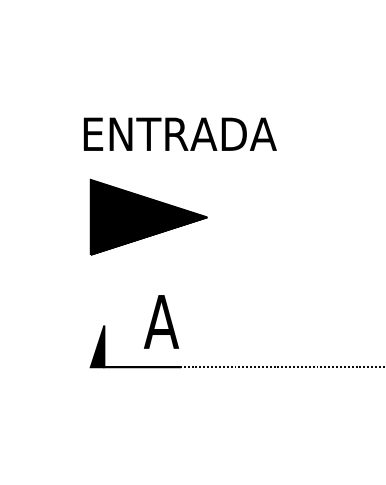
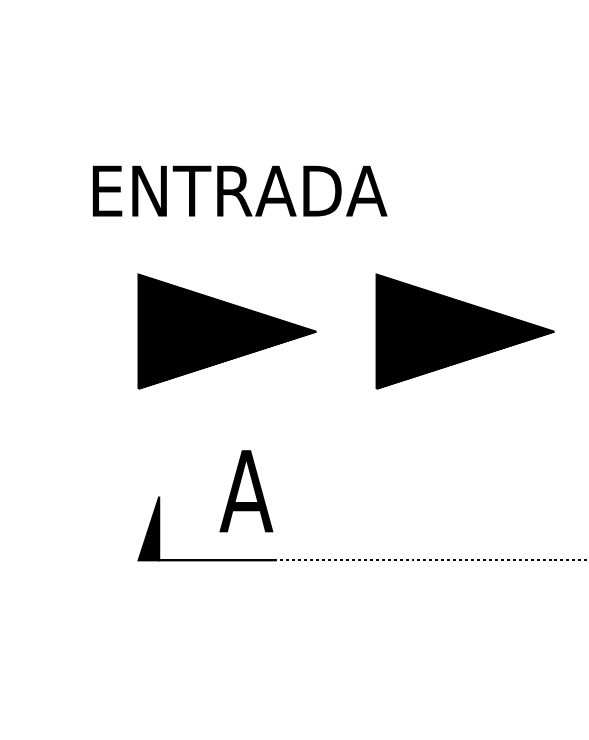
text: (180, 133) -> (240, 189), moved
part: (304, 216) -> (464, 330), added

